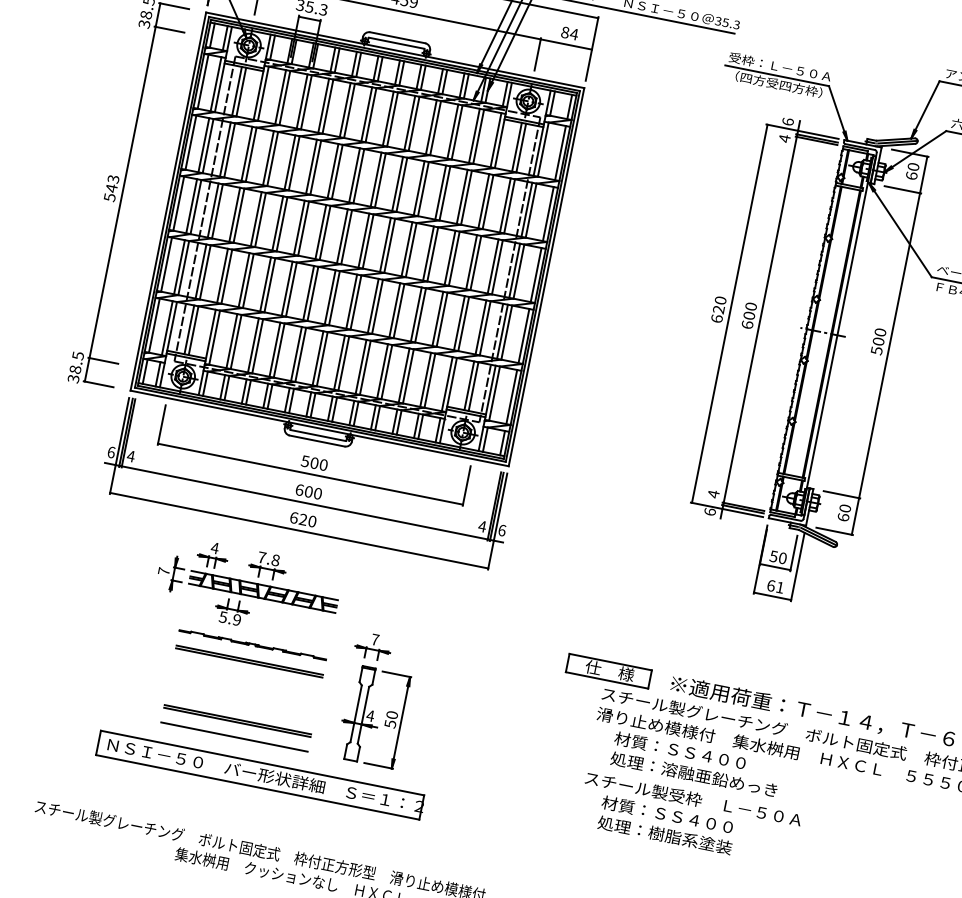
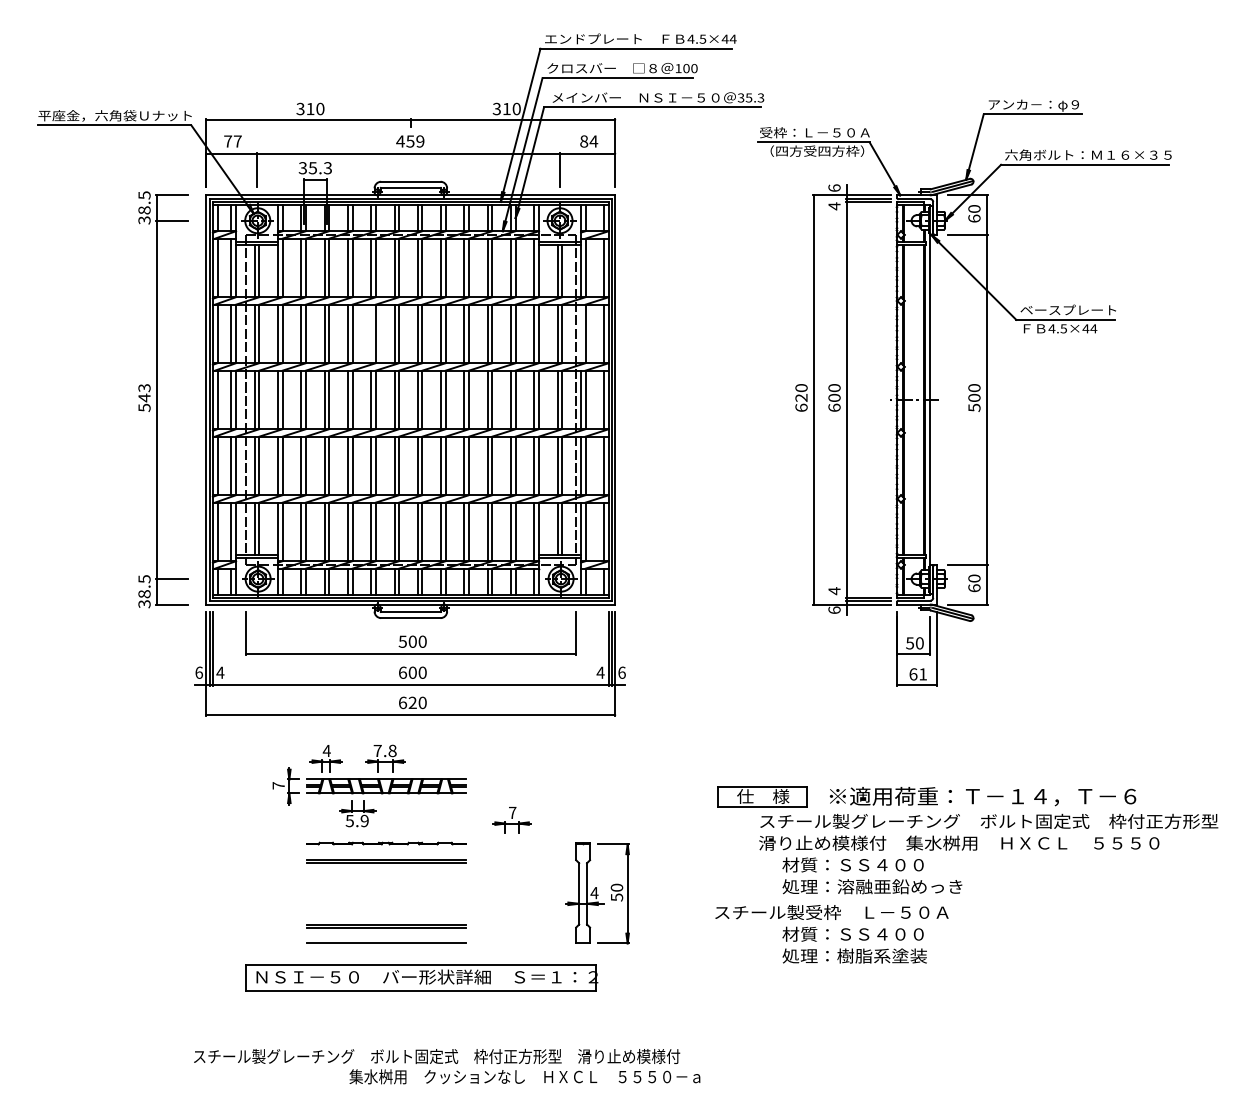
line: (333, 170) -> (371, 333), removed
line: (527, 209) -> (581, 333), removed
part: (373, 716) -> (597, 893), moved
text: (693, 799) -> (831, 912), moved

